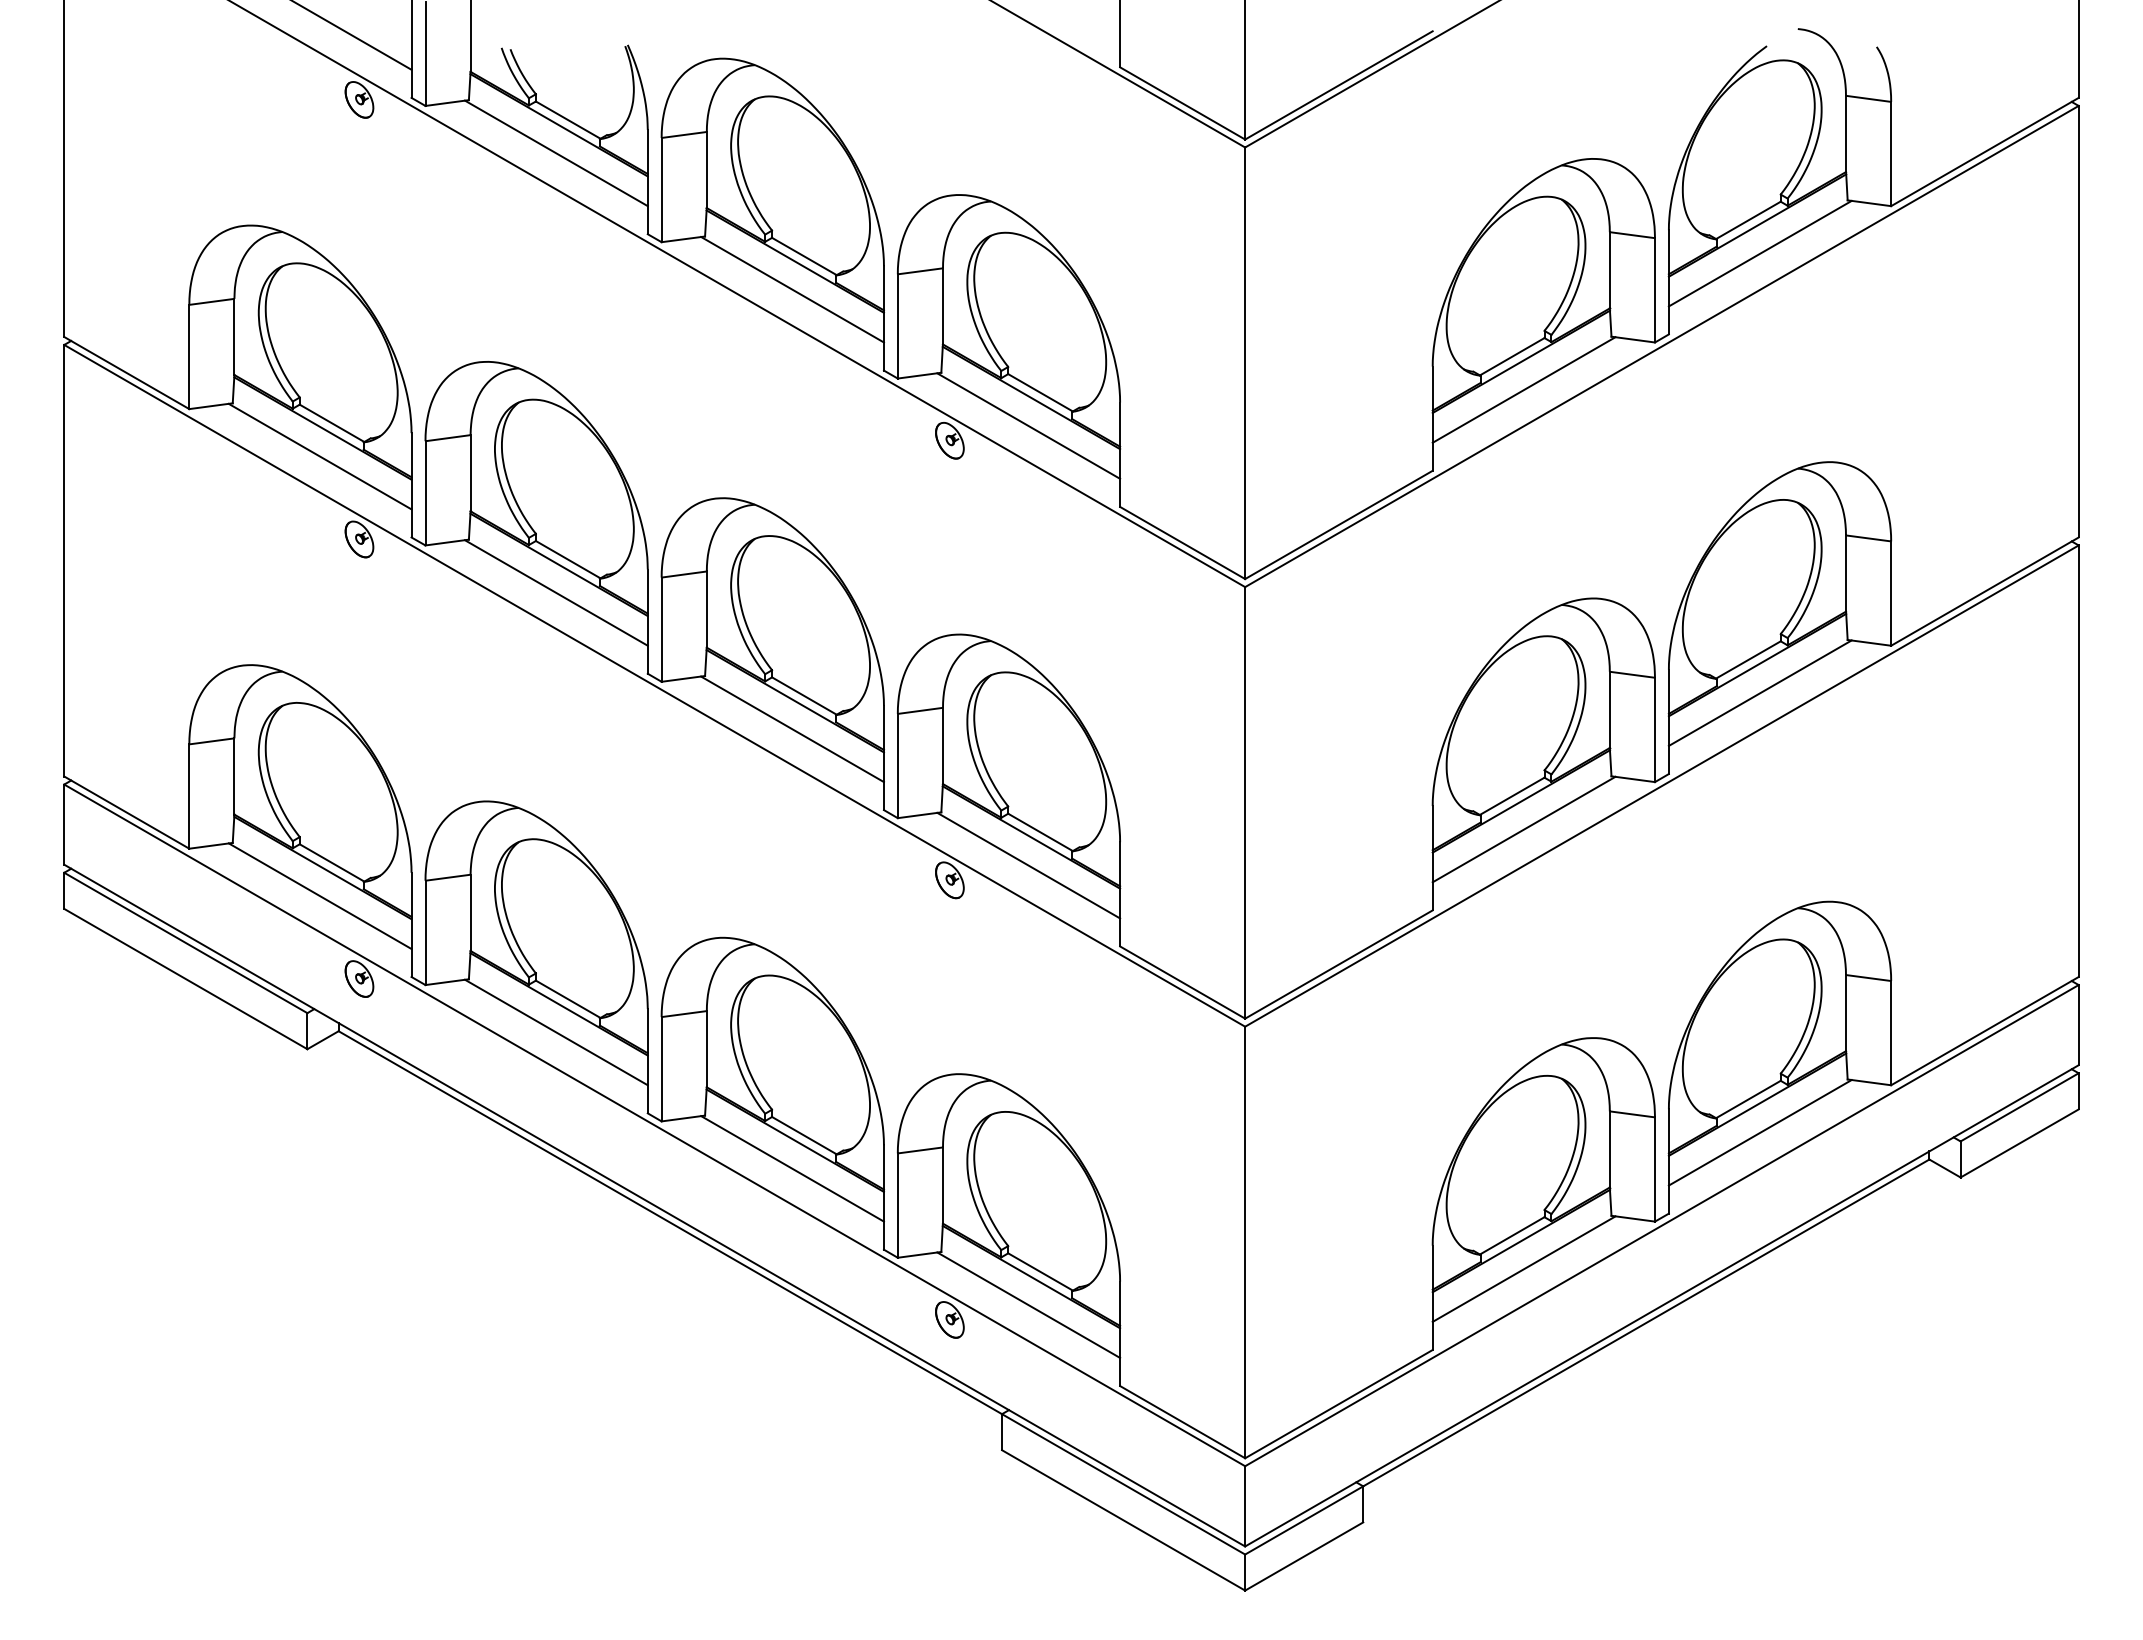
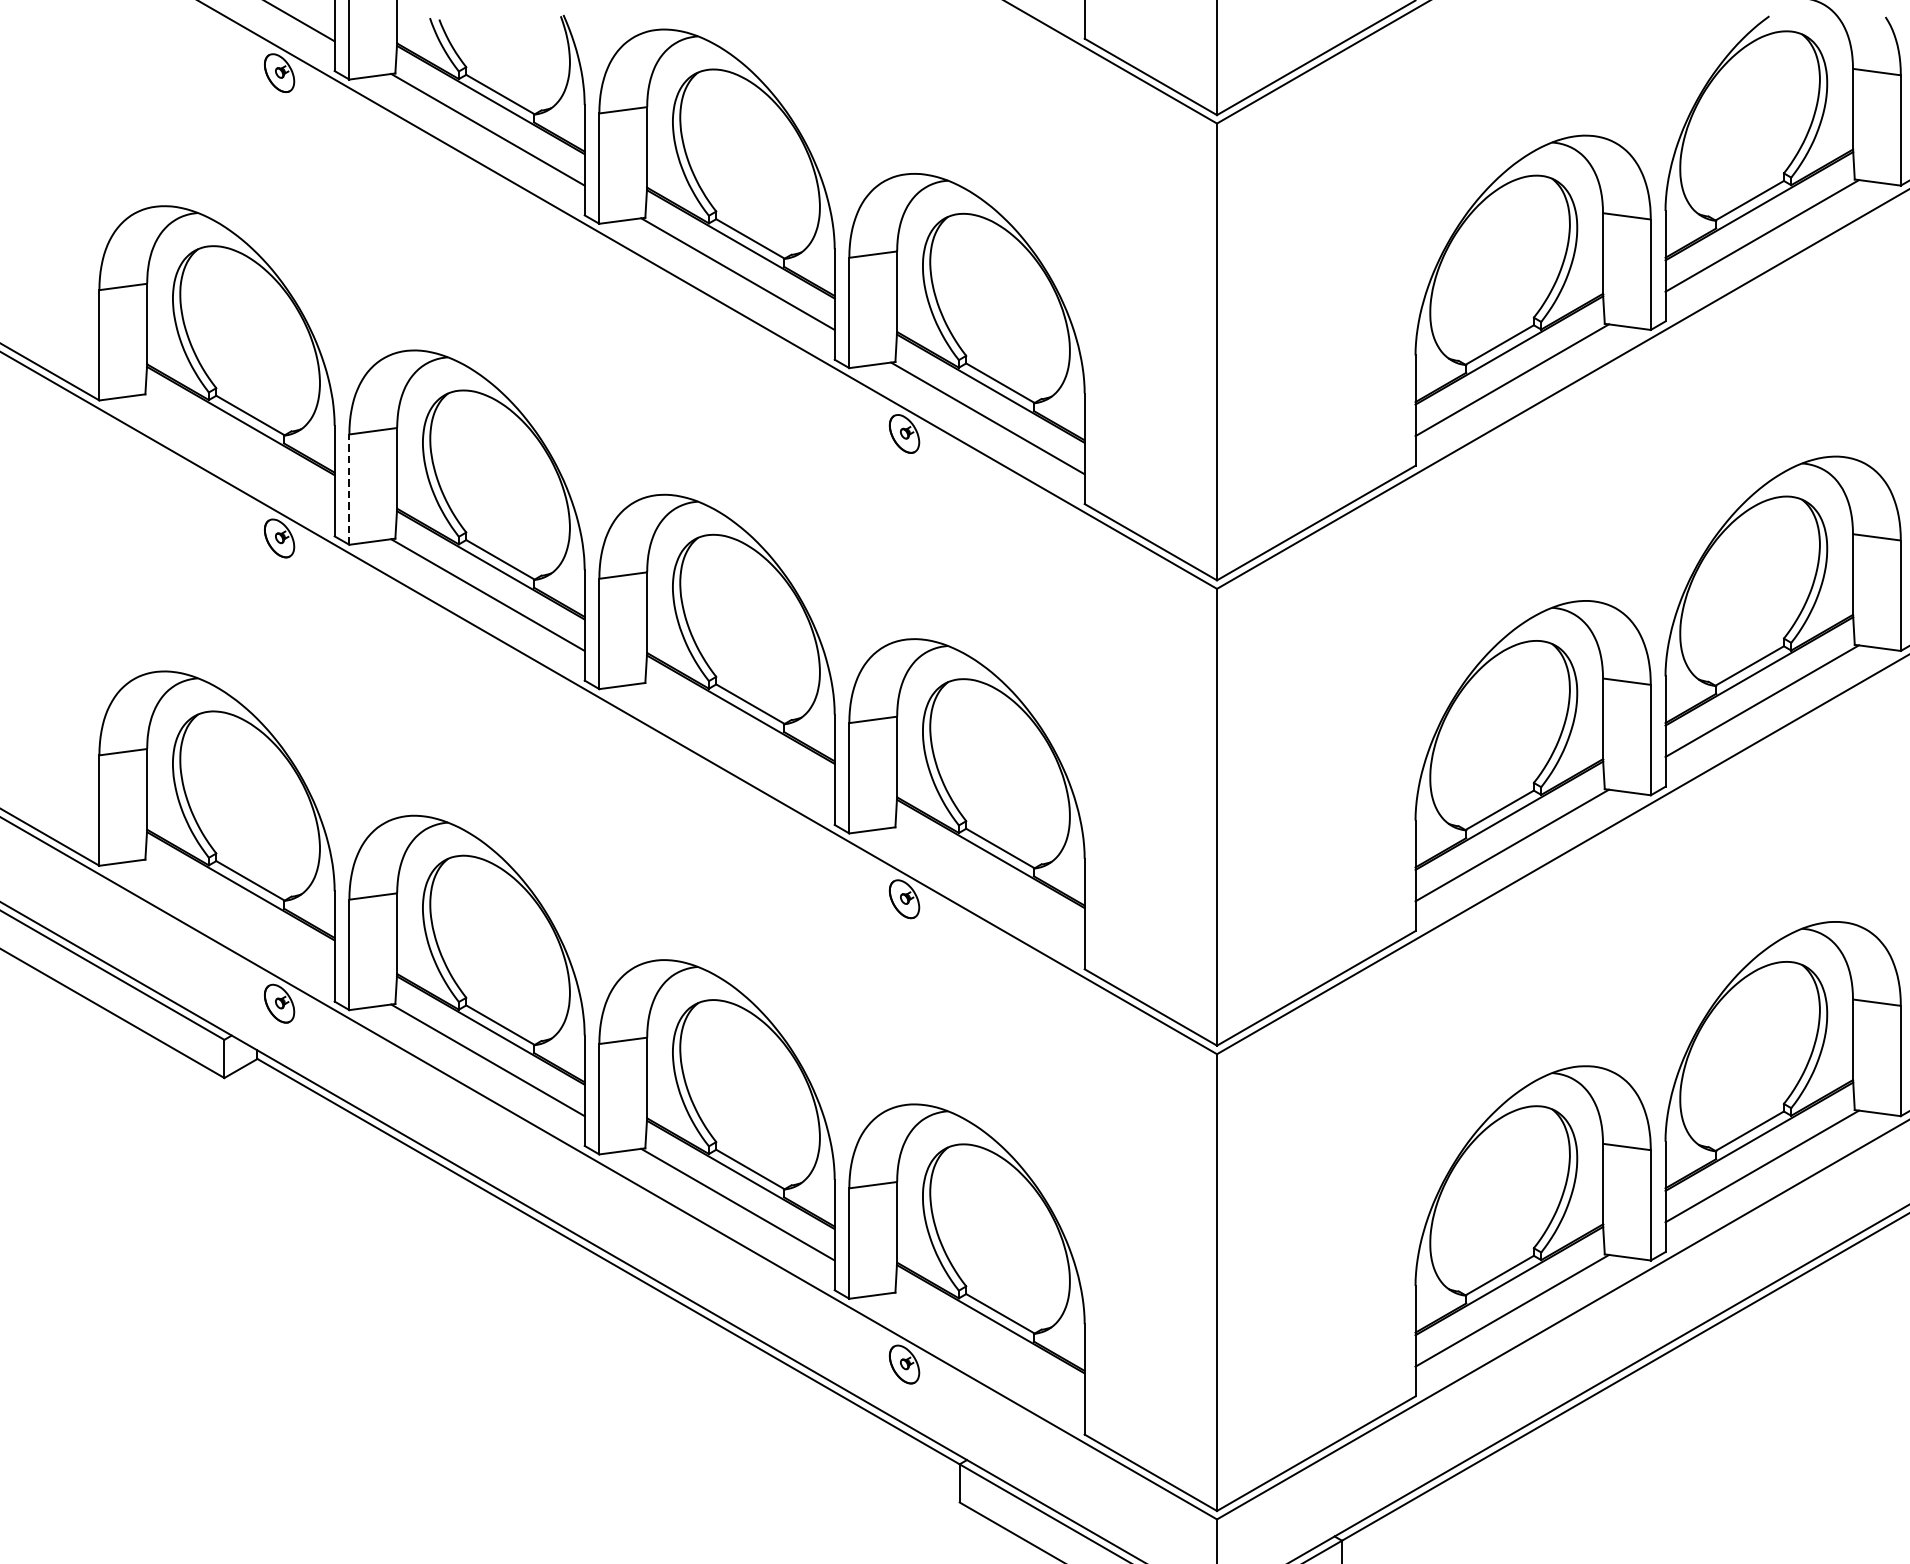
line: (319, 456) -> (237, 450), removed
line: (425, 492) -> (349, 488), solid -> dashed
line: (792, 729) -> (737, 739), removed
line: (1028, 865) -> (987, 883), removed
line: (319, 896) -> (237, 916), removed
line: (1028, 1304) -> (987, 1348), removed

